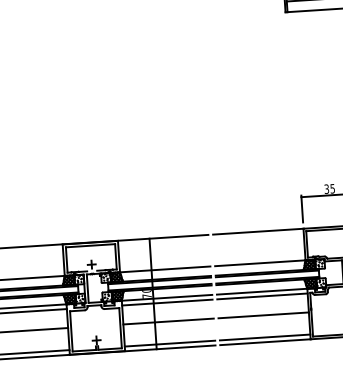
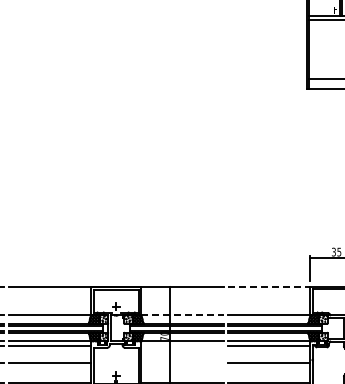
line: (258, 231) -> (269, 286), solid -> dashed
line: (165, 269) -> (182, 315), solid -> dashed
line: (167, 302) -> (182, 345), removed
line: (168, 321) -> (182, 362), removed

